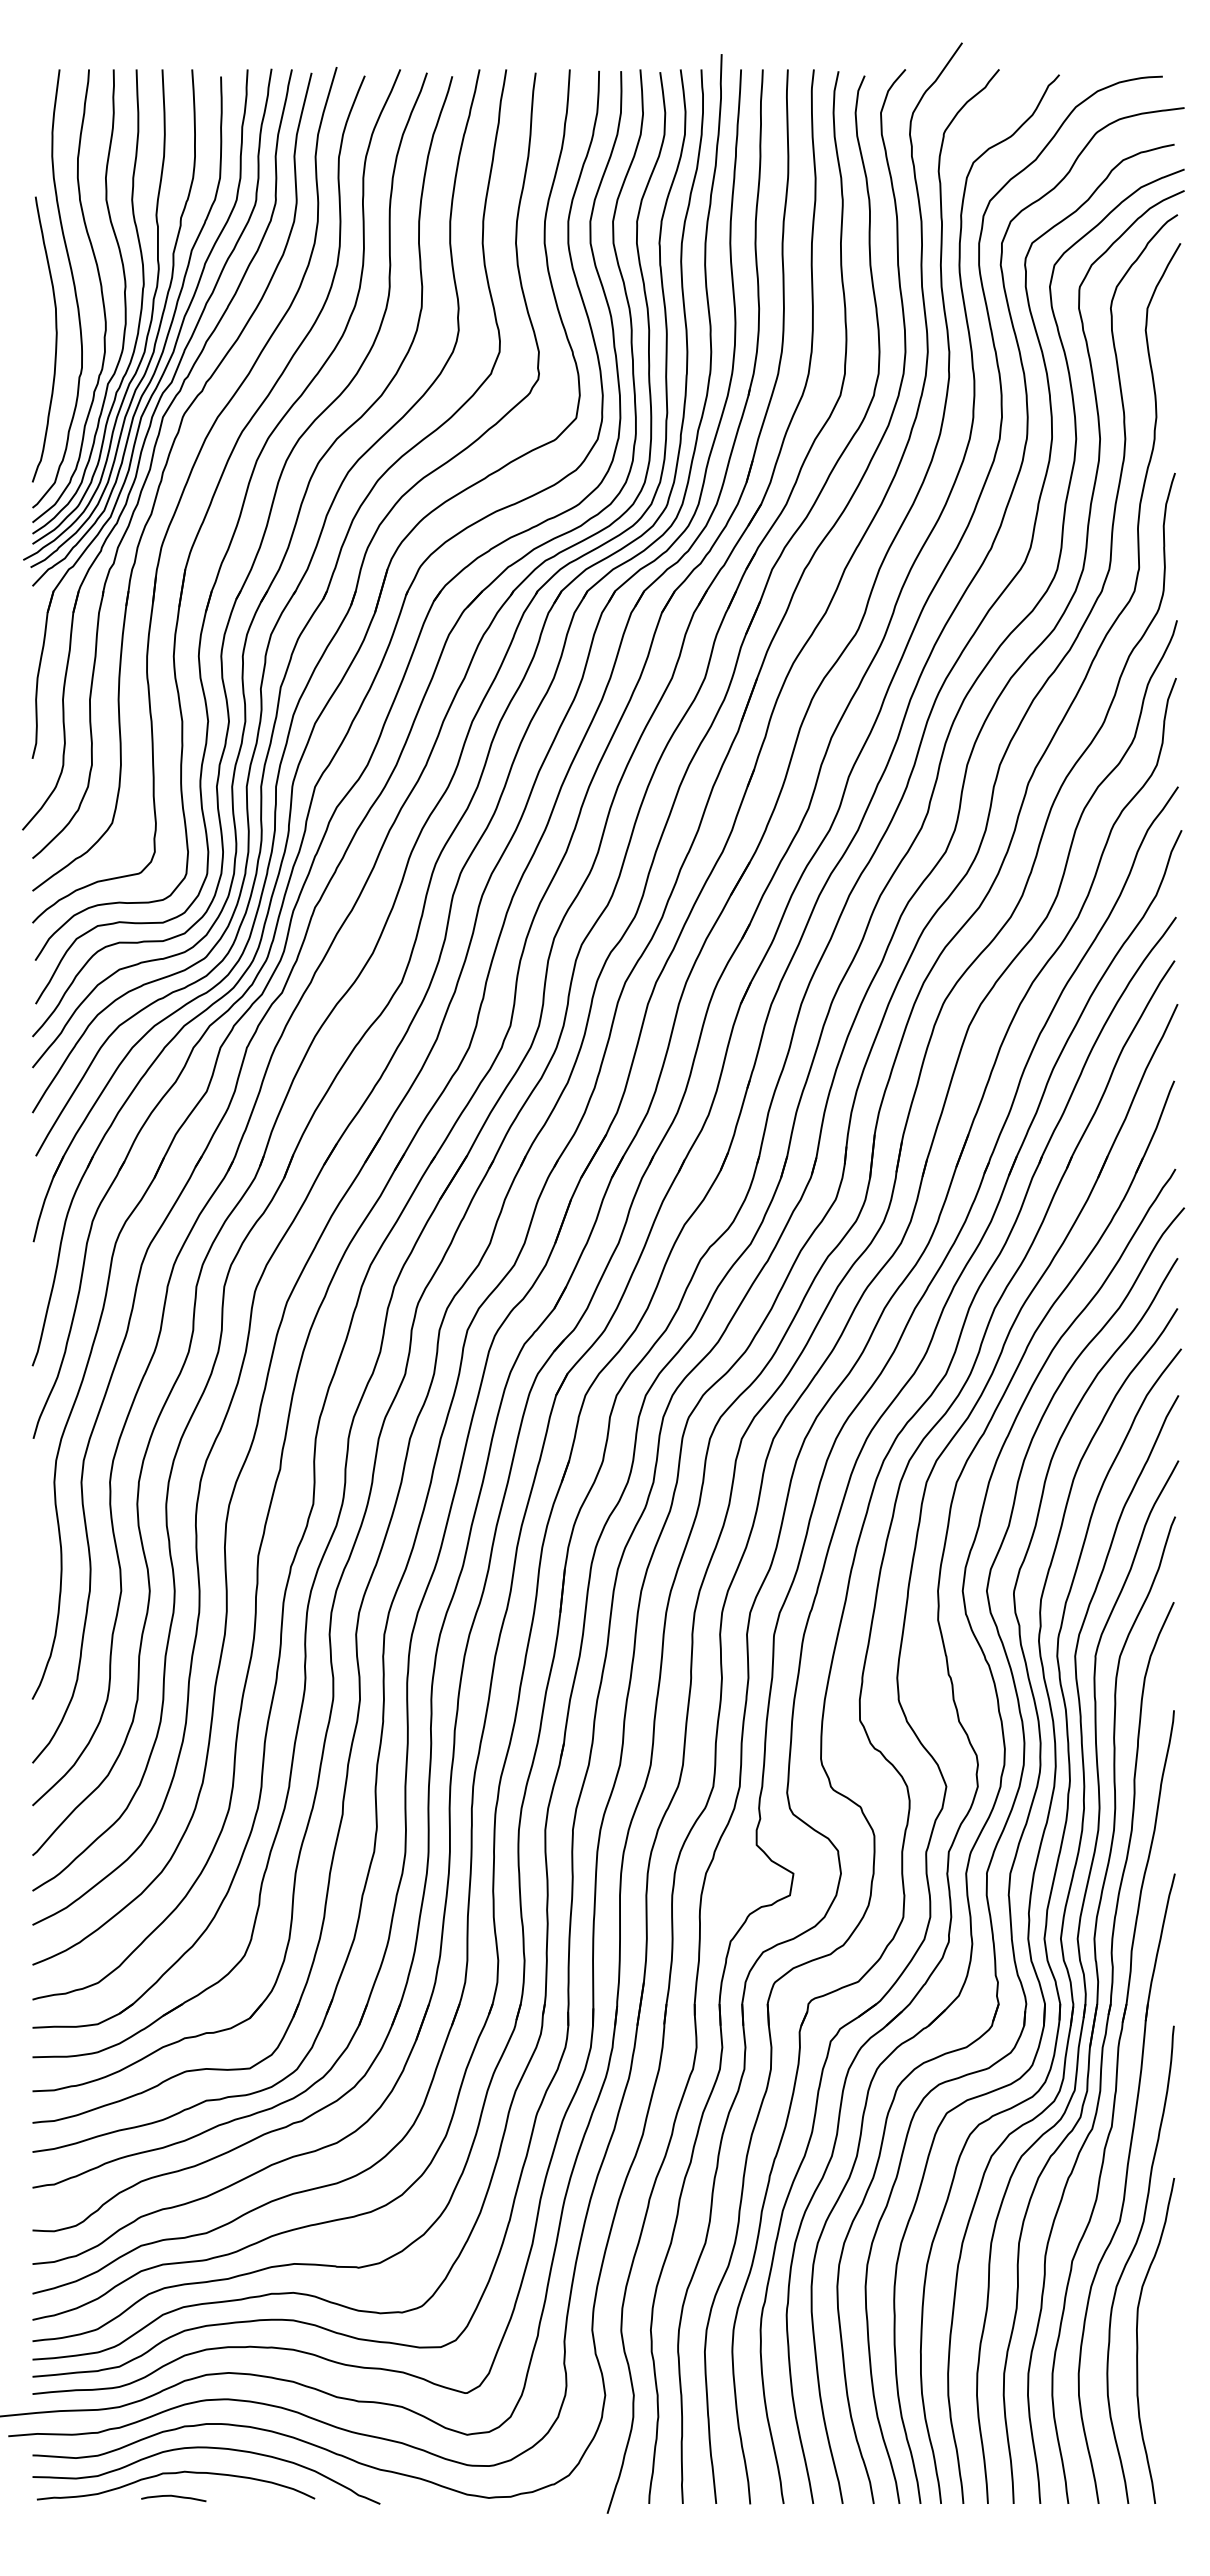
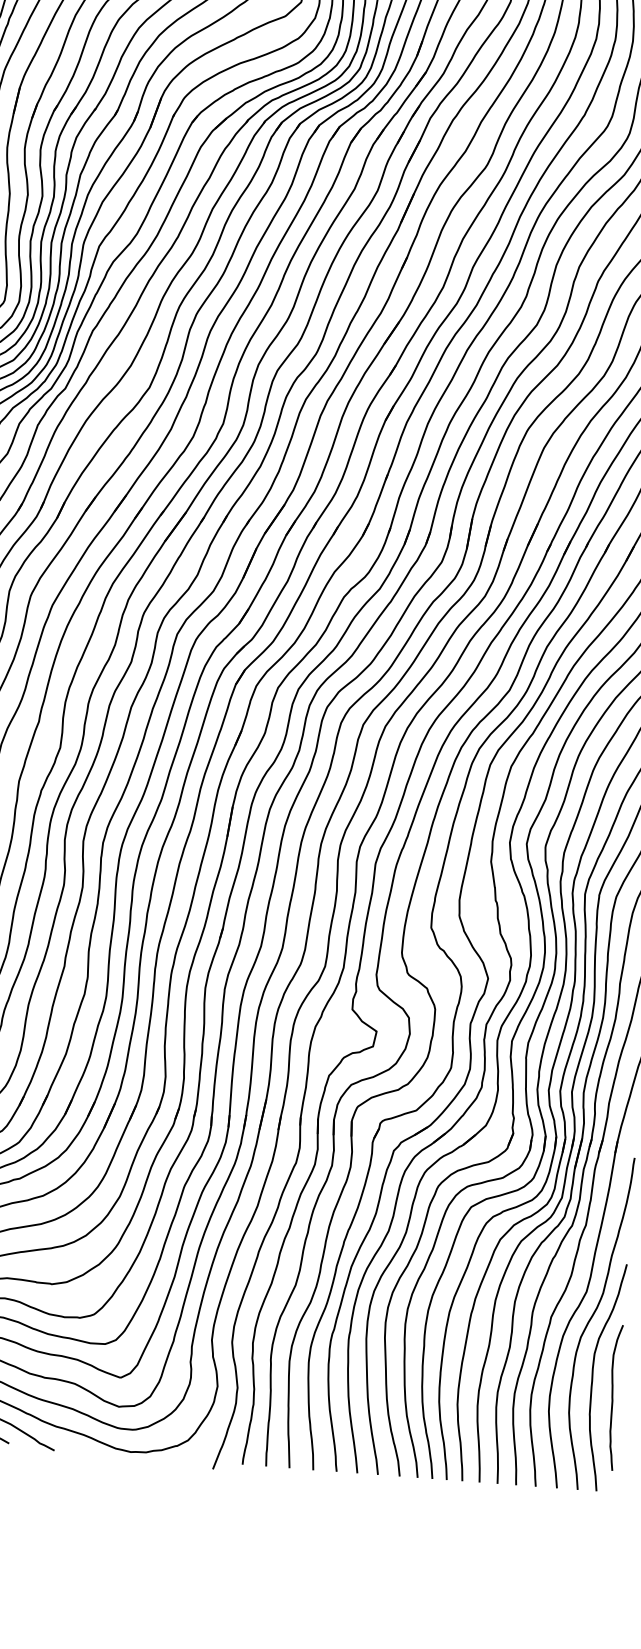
curve: (1168, 2368) -> (612, 1397), added

